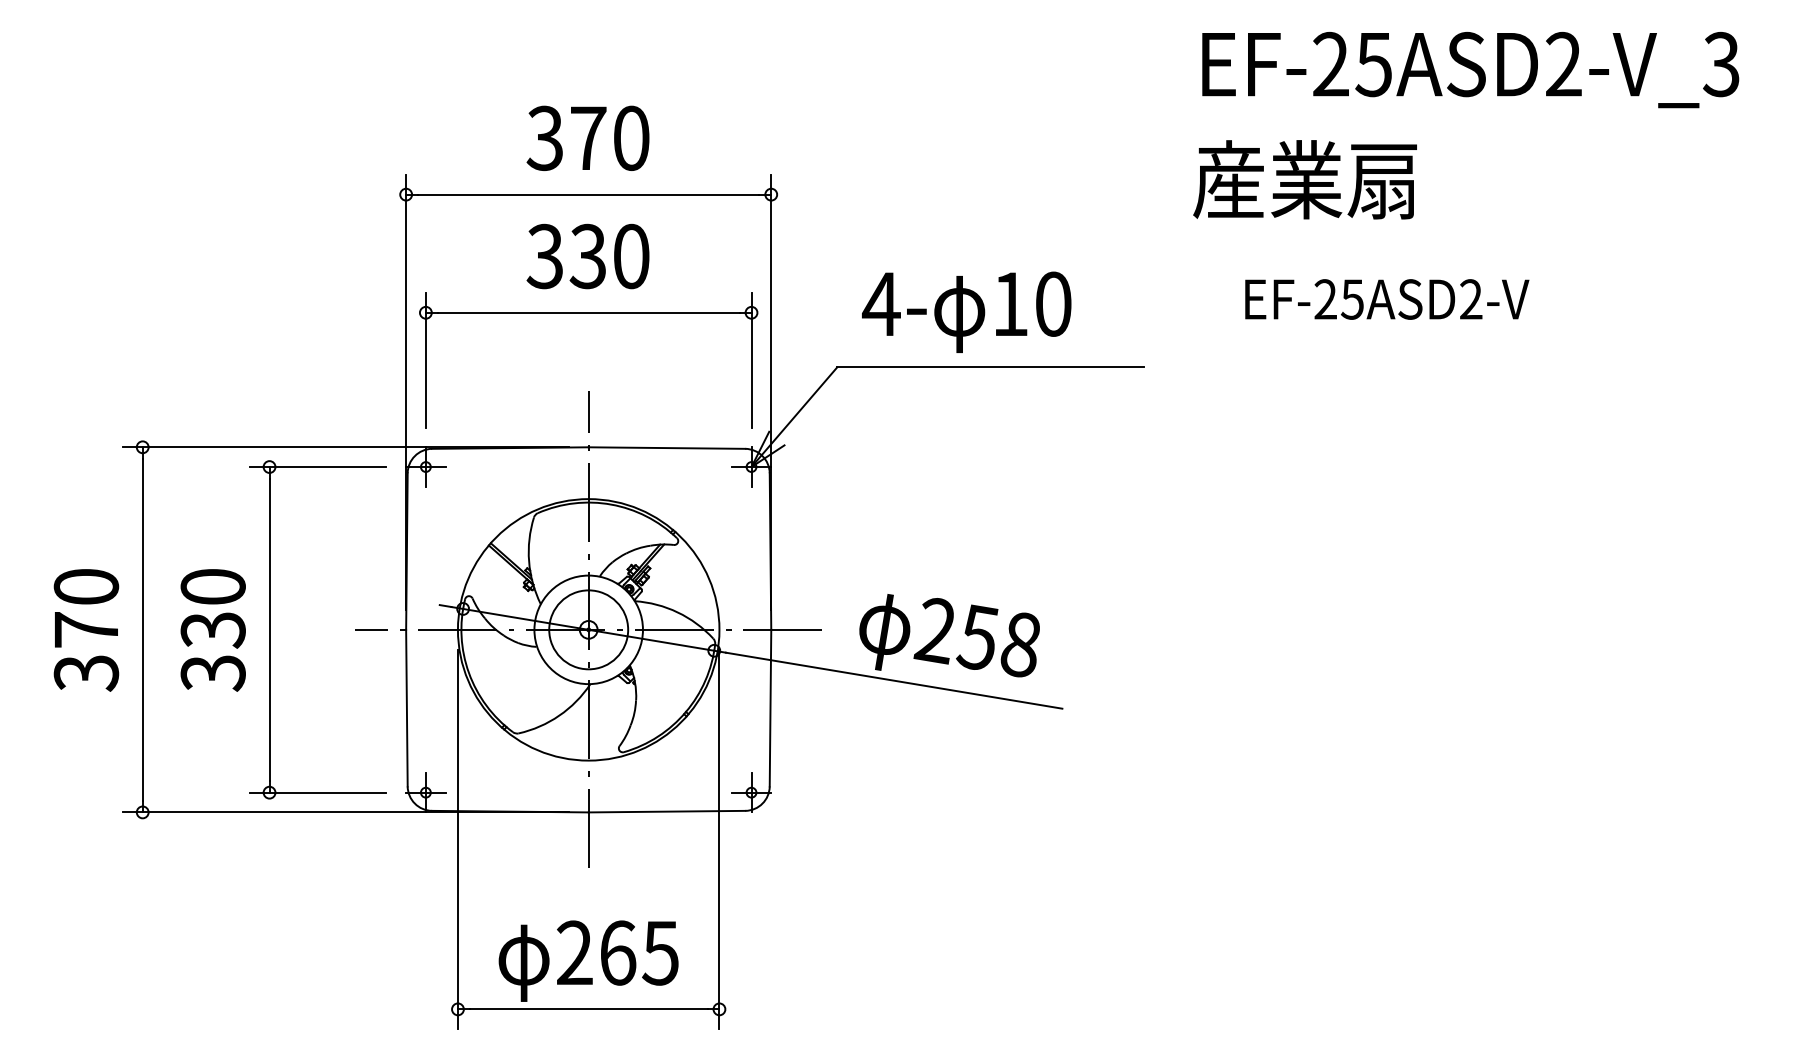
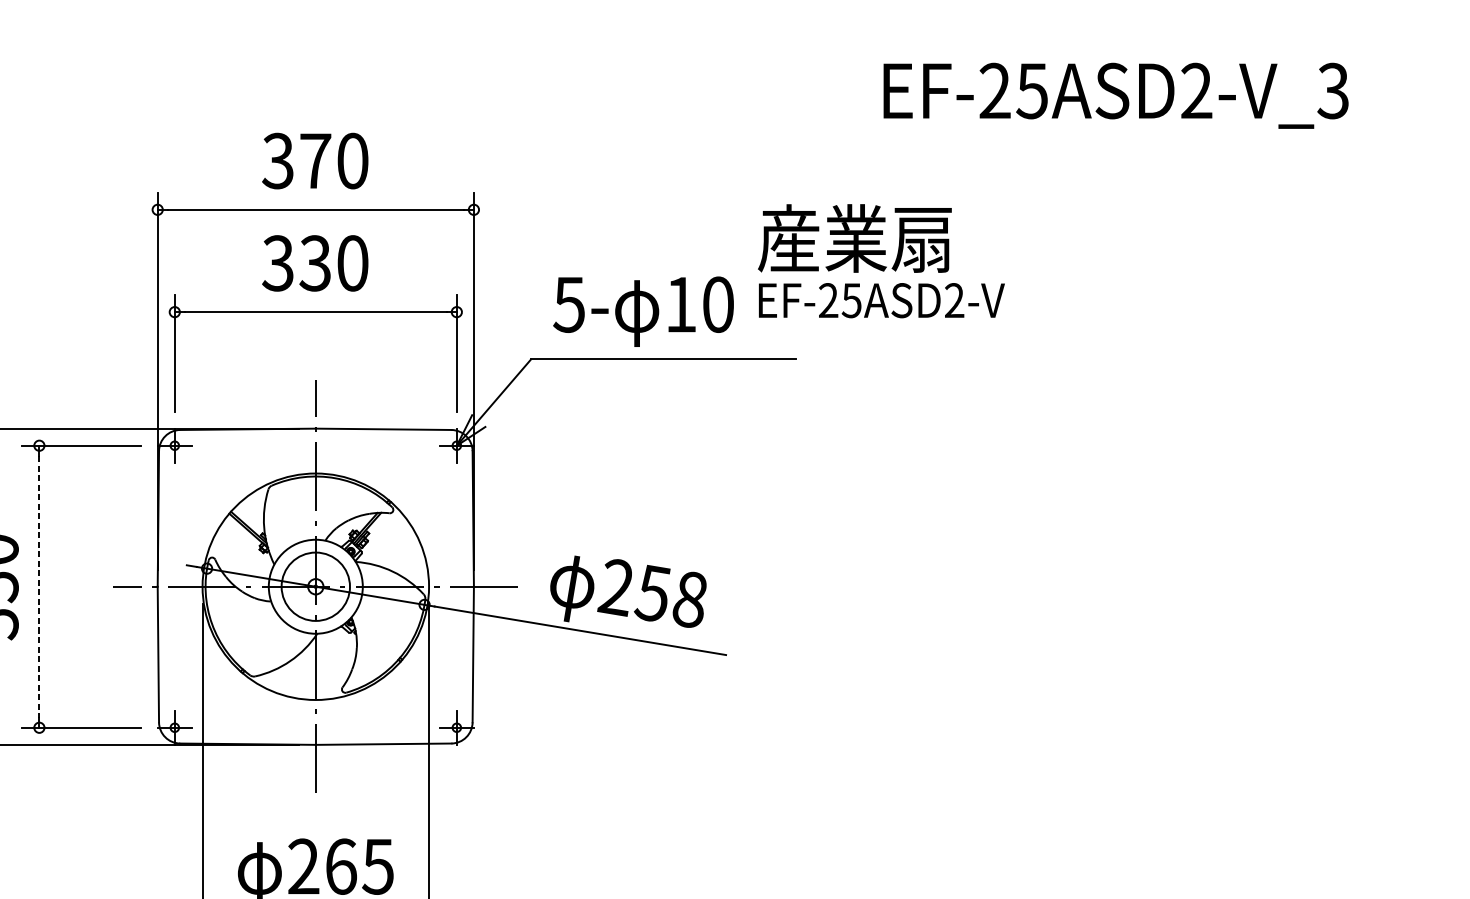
text: (1470, 70) -> (1115, 96), moved
text: (1304, 179) -> (854, 238), moved
text: (1387, 299) -> (882, 300), moved
text: (880, 304) -> (568, 304), 4- -> 5-
line: (269, 629) -> (39, 586), solid -> dashed

